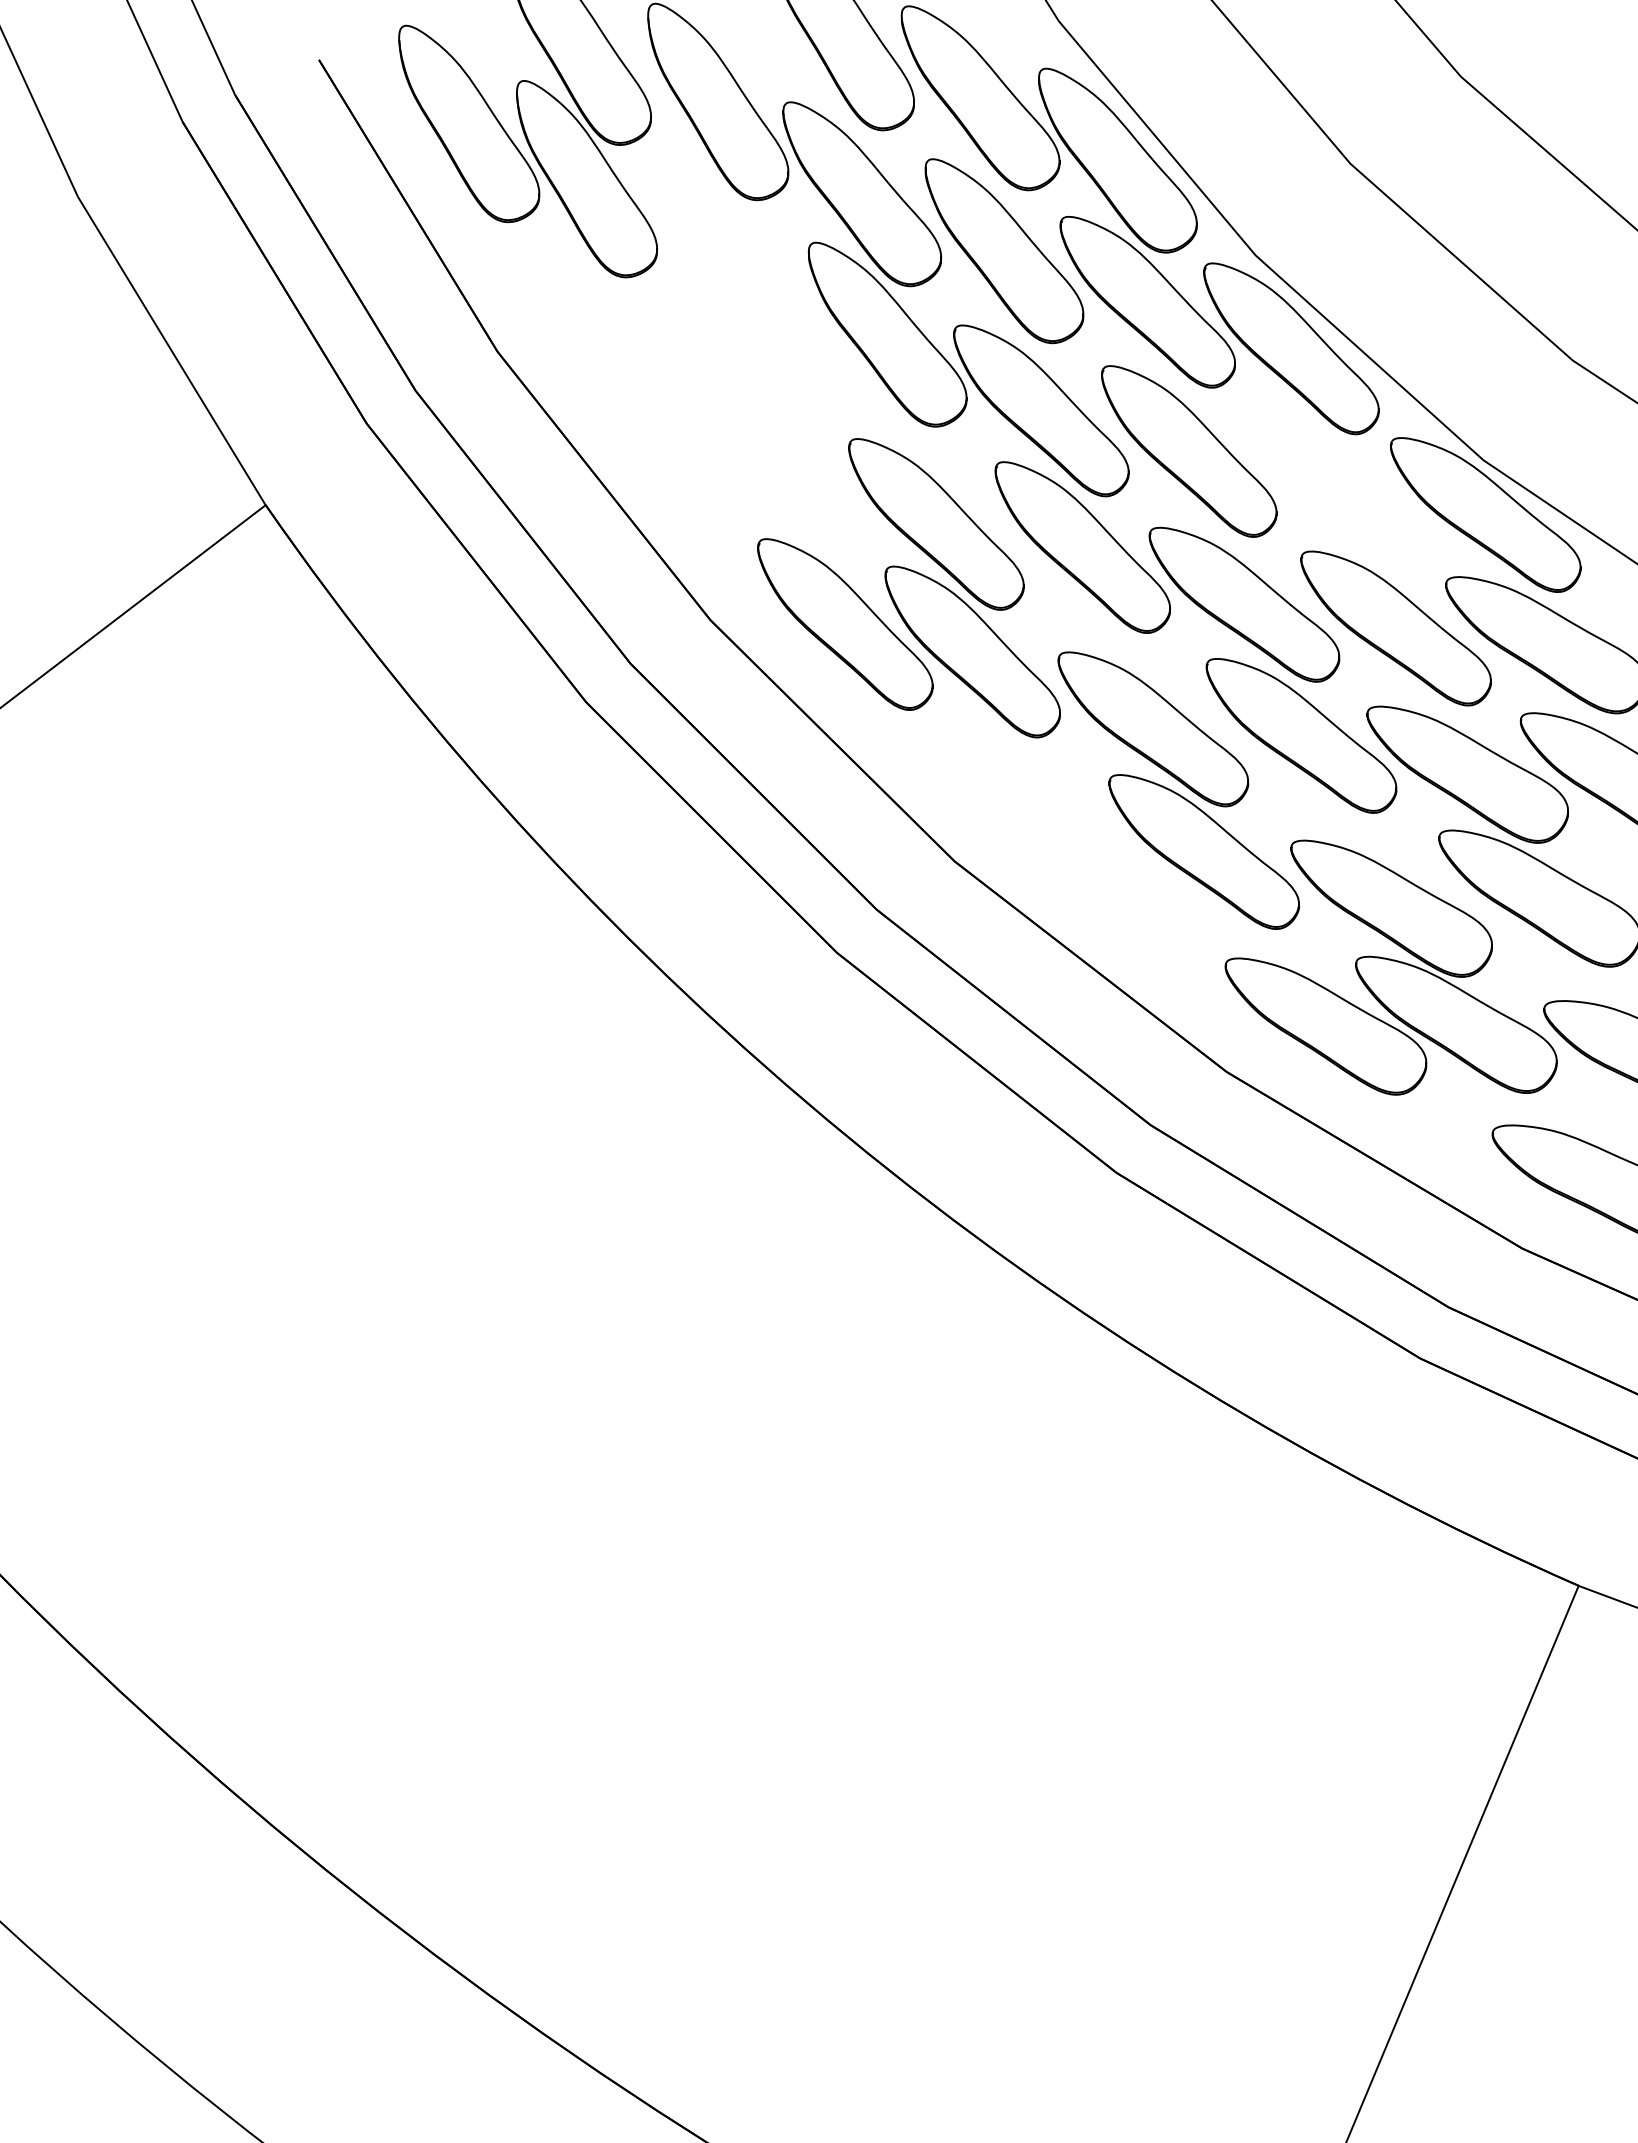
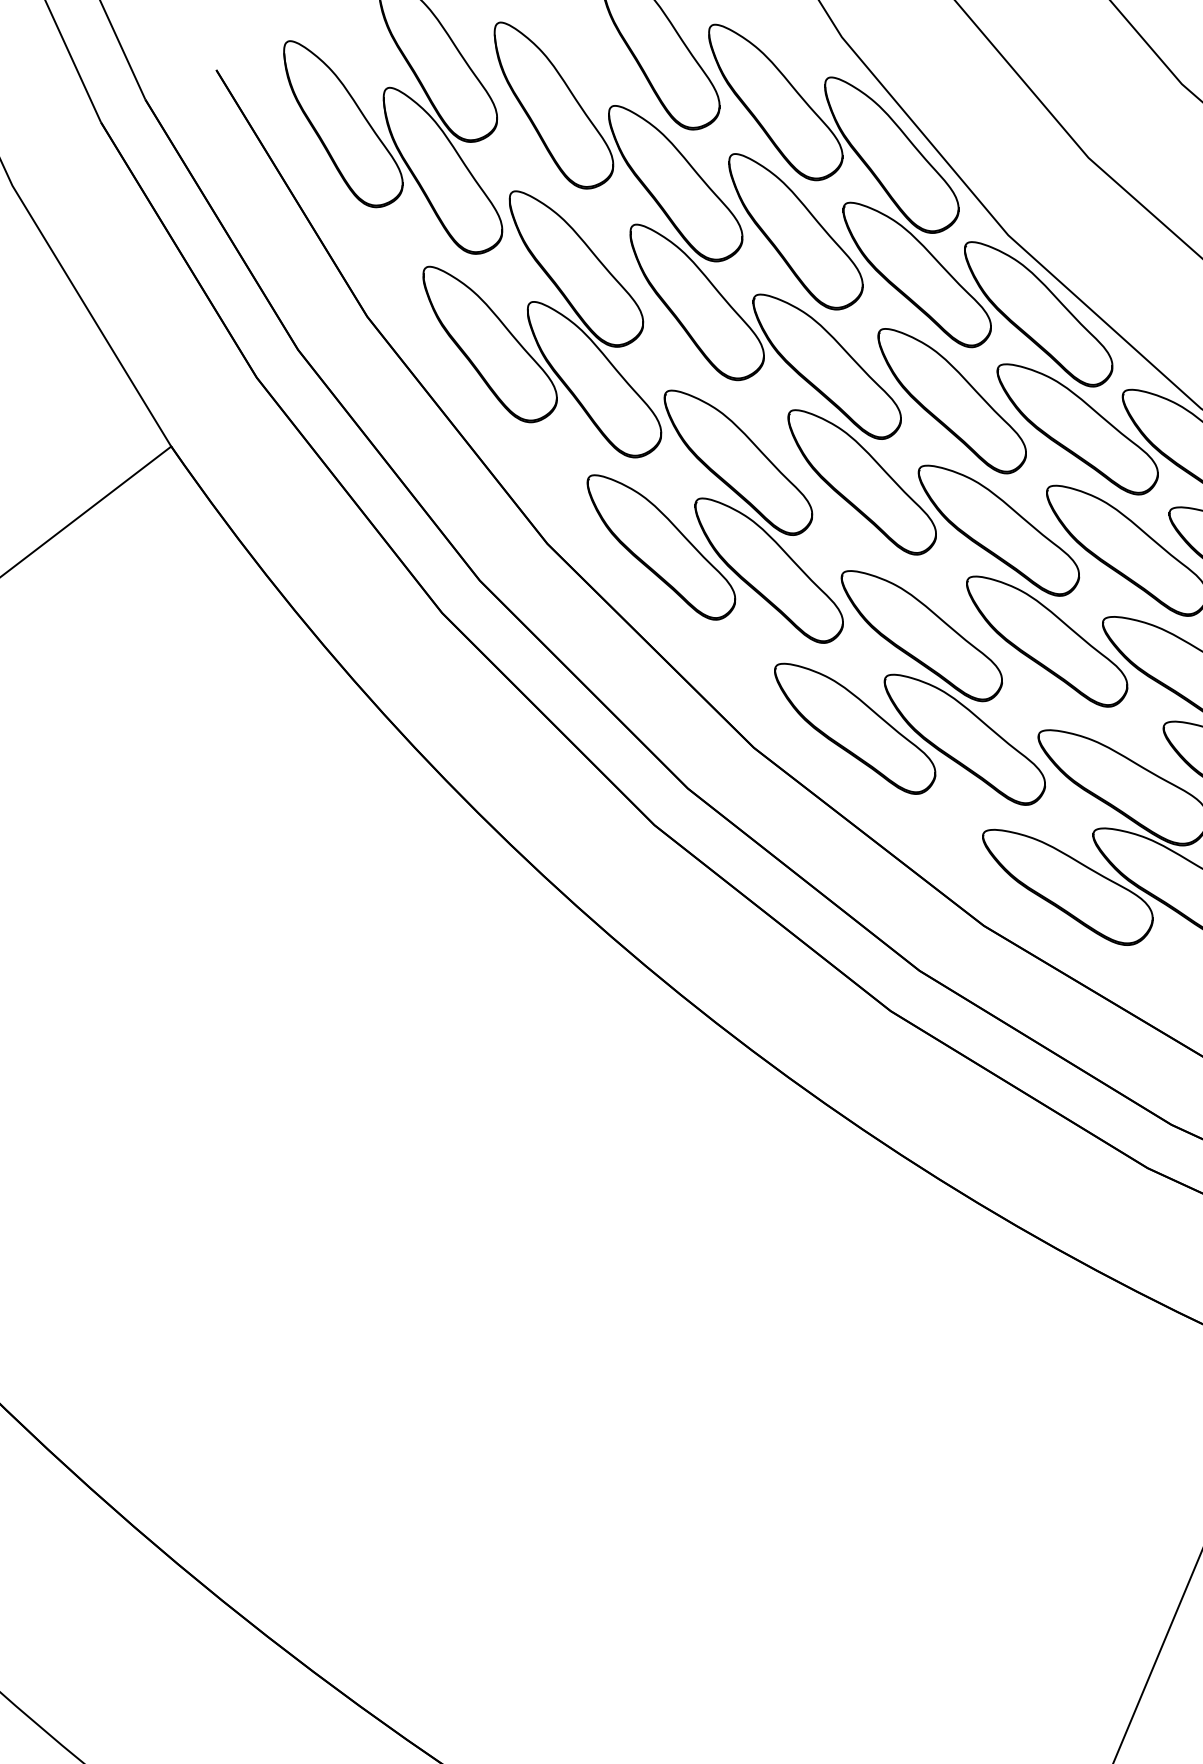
part: (704, 360) -> (542, 324), added
part: (1337, 484) -> (1077, 429), added
part: (1074, 838) -> (855, 728), added

